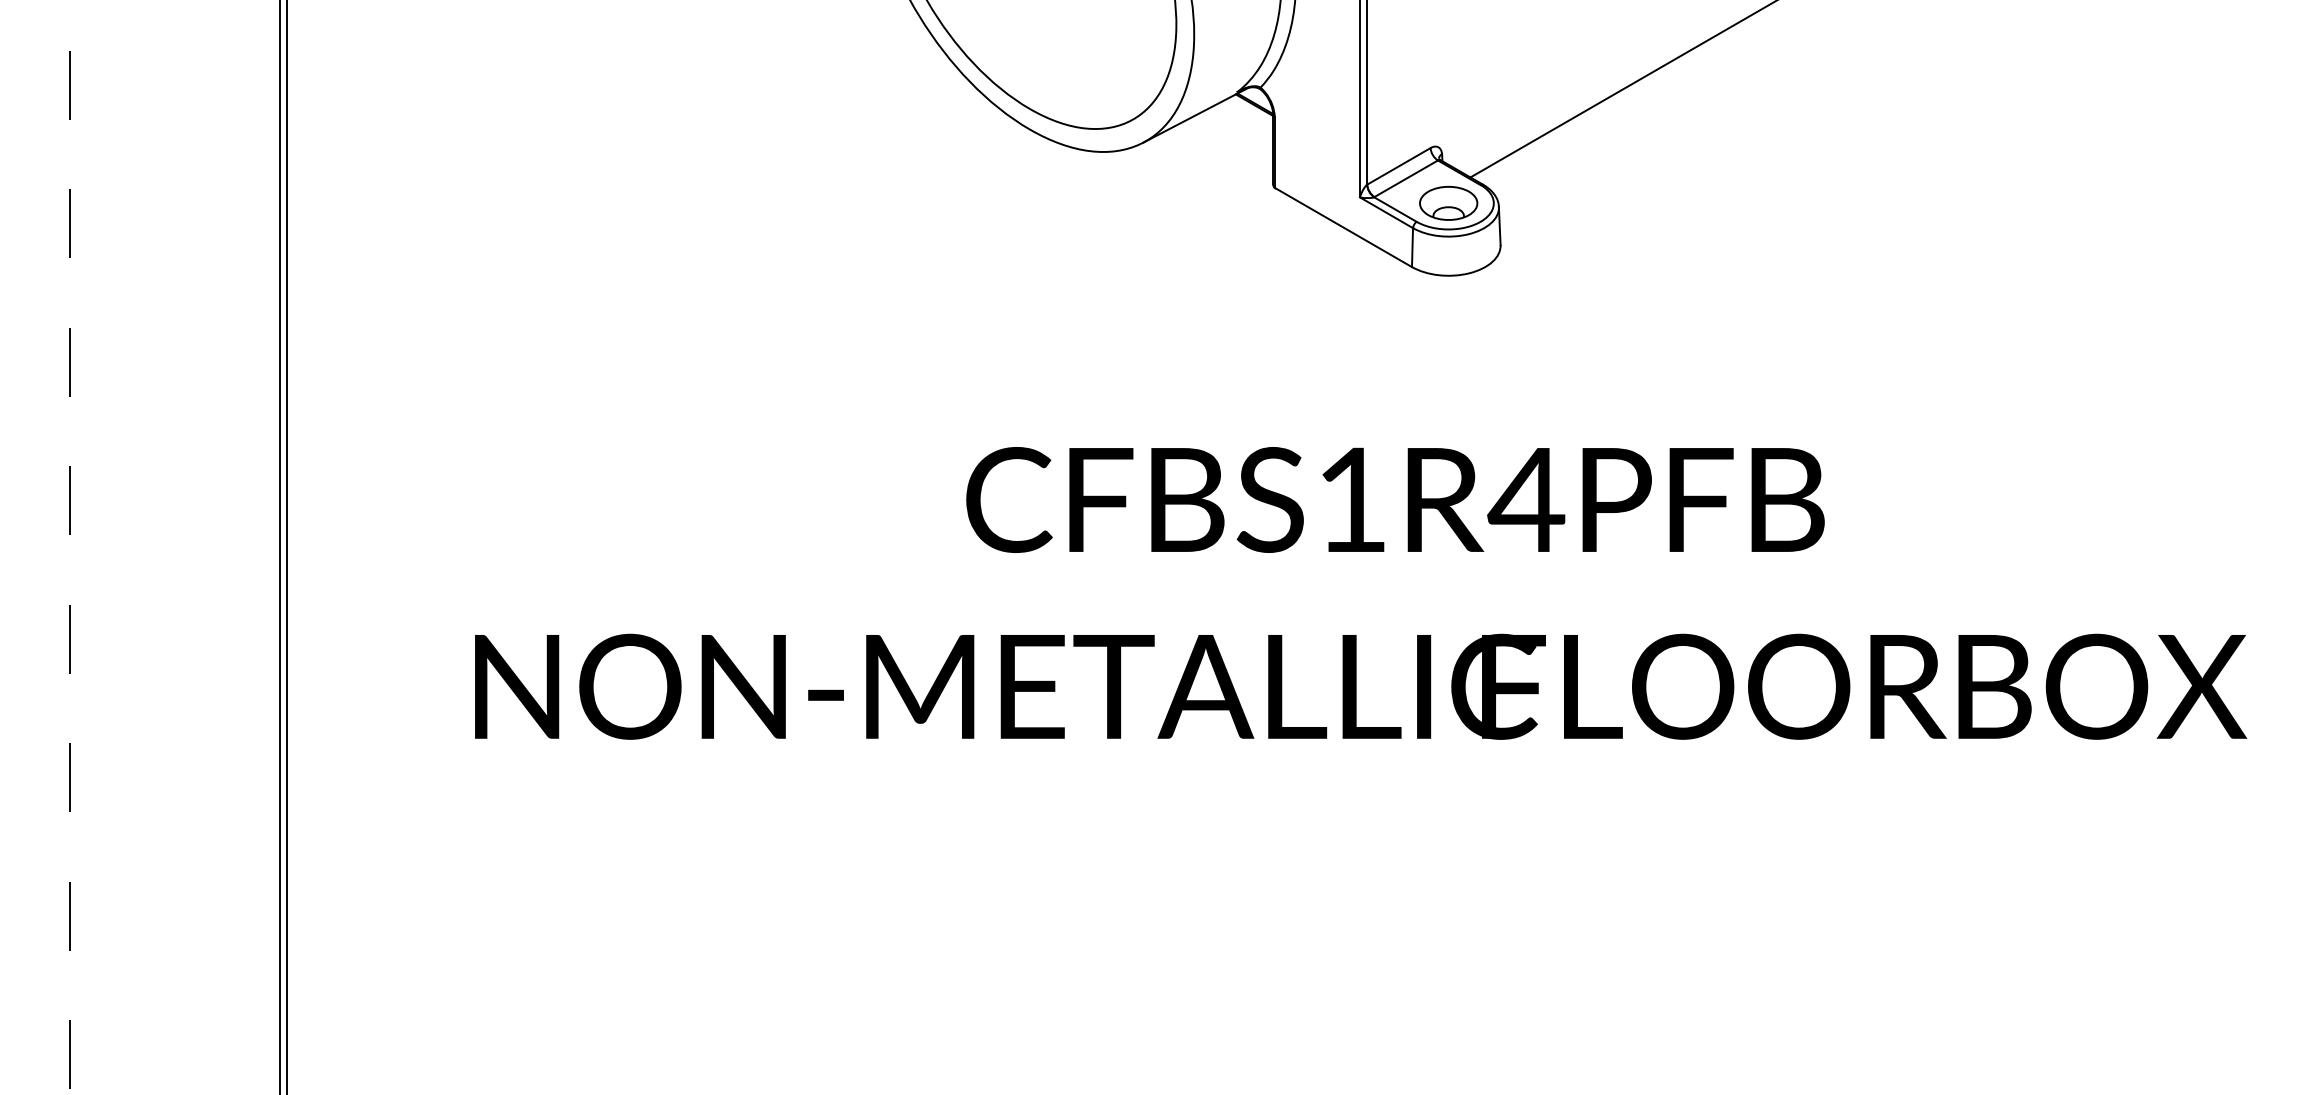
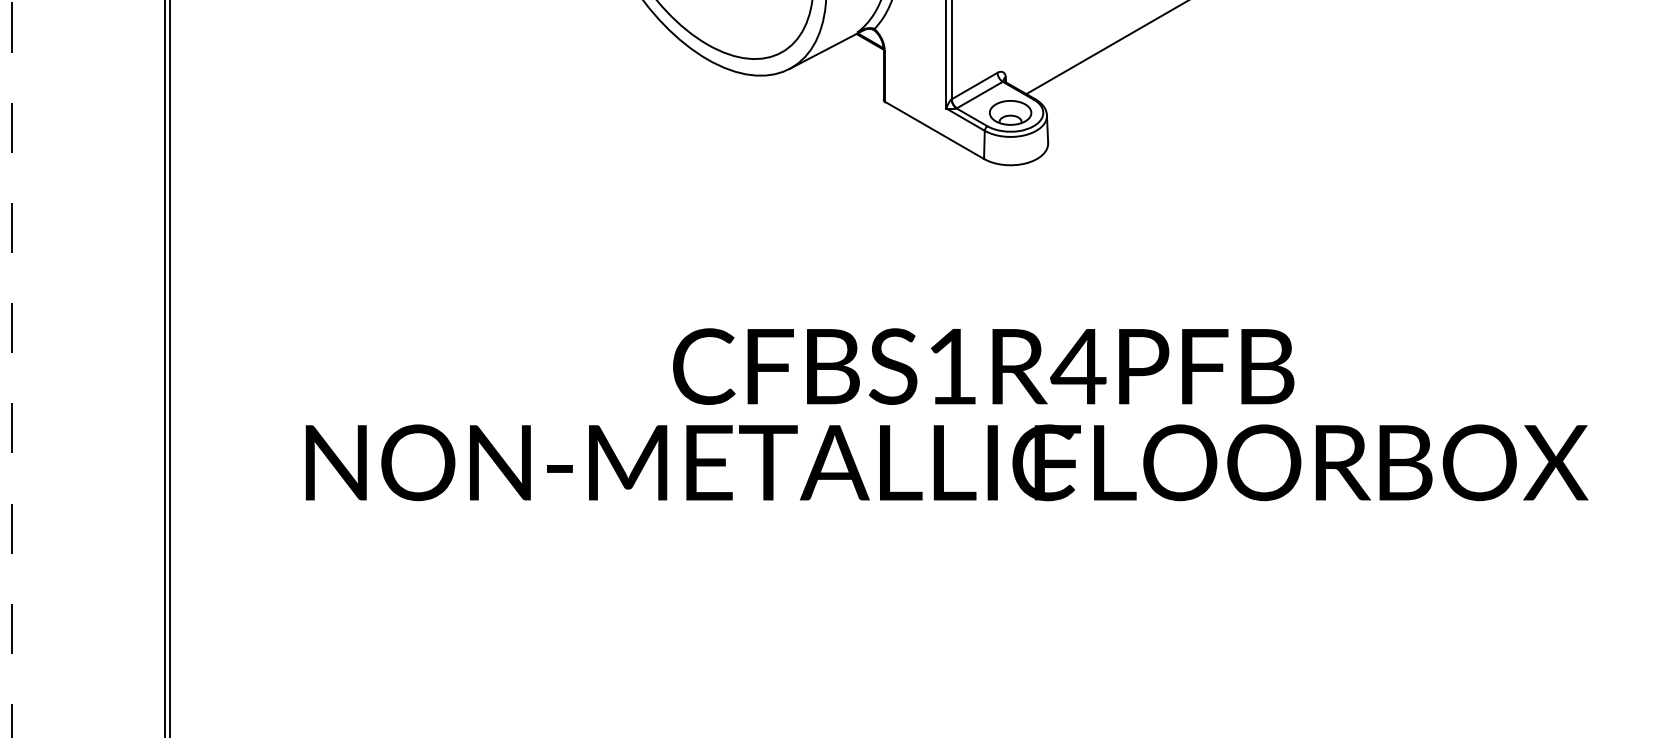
text: (1395, 499) -> (983, 366), moved

